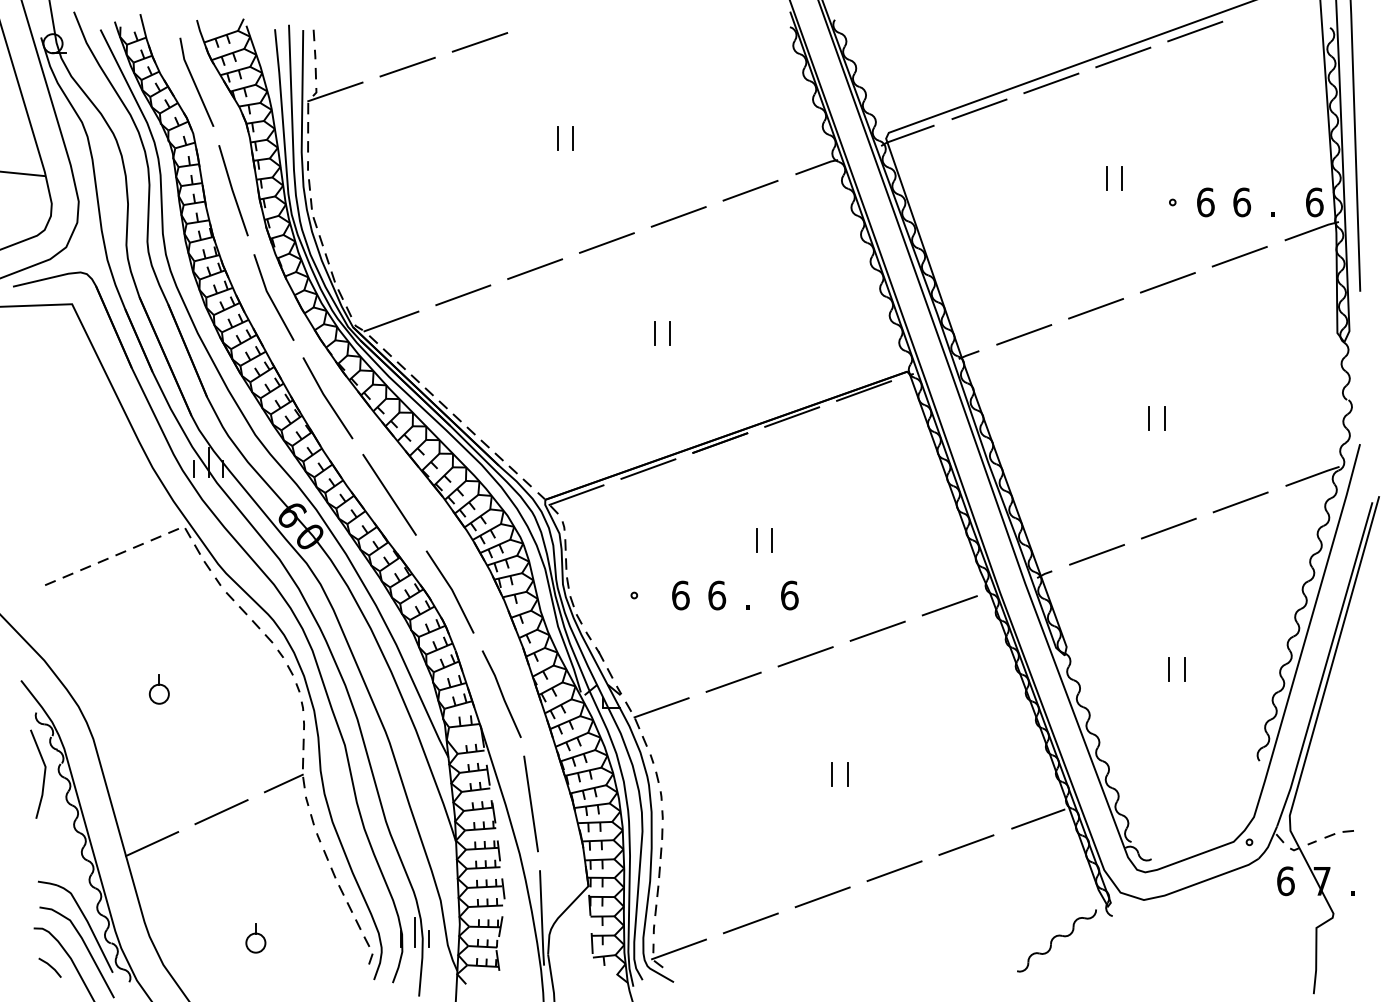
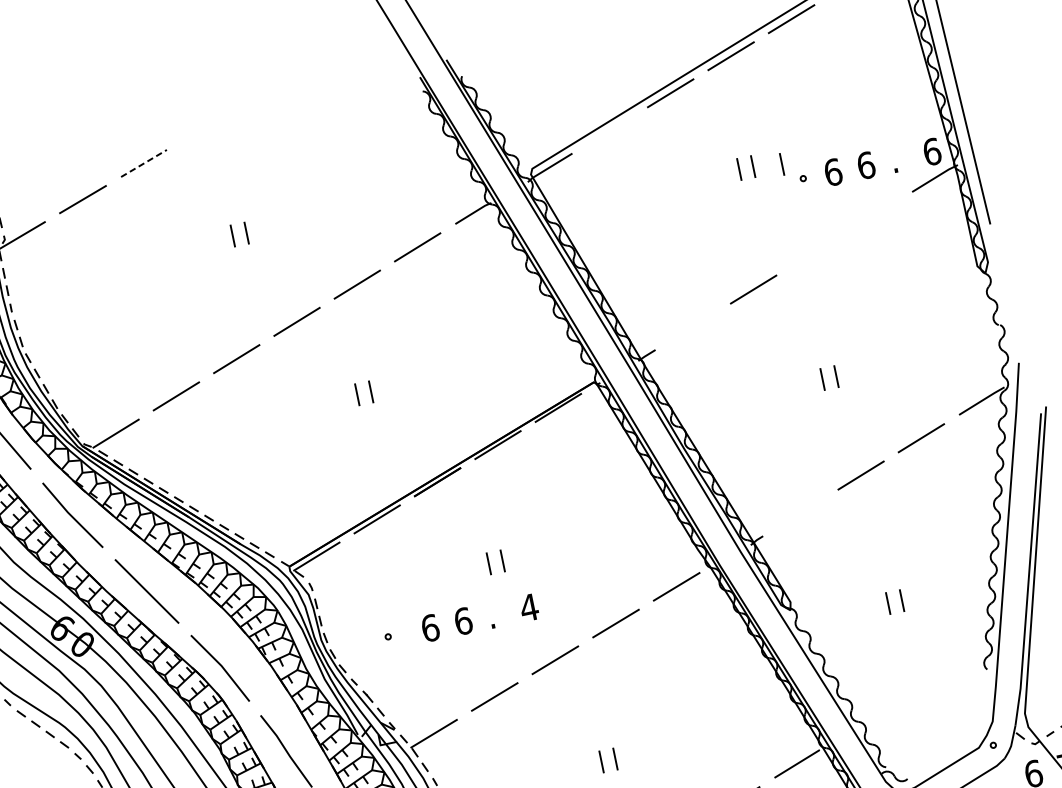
line: (480, 42) -> (144, 163), solid -> dashed
line: (979, 109) -> (610, 130), removed
line: (1152, 182) -> (781, 164), added
line: (1239, 256) -> (874, 215), removed
line: (1167, 282) -> (813, 252), removed
line: (1024, 334) -> (693, 326), removed
line: (1096, 554) -> (800, 512), removed
text: (789, 595) -> (529, 607), 6 -> 4

